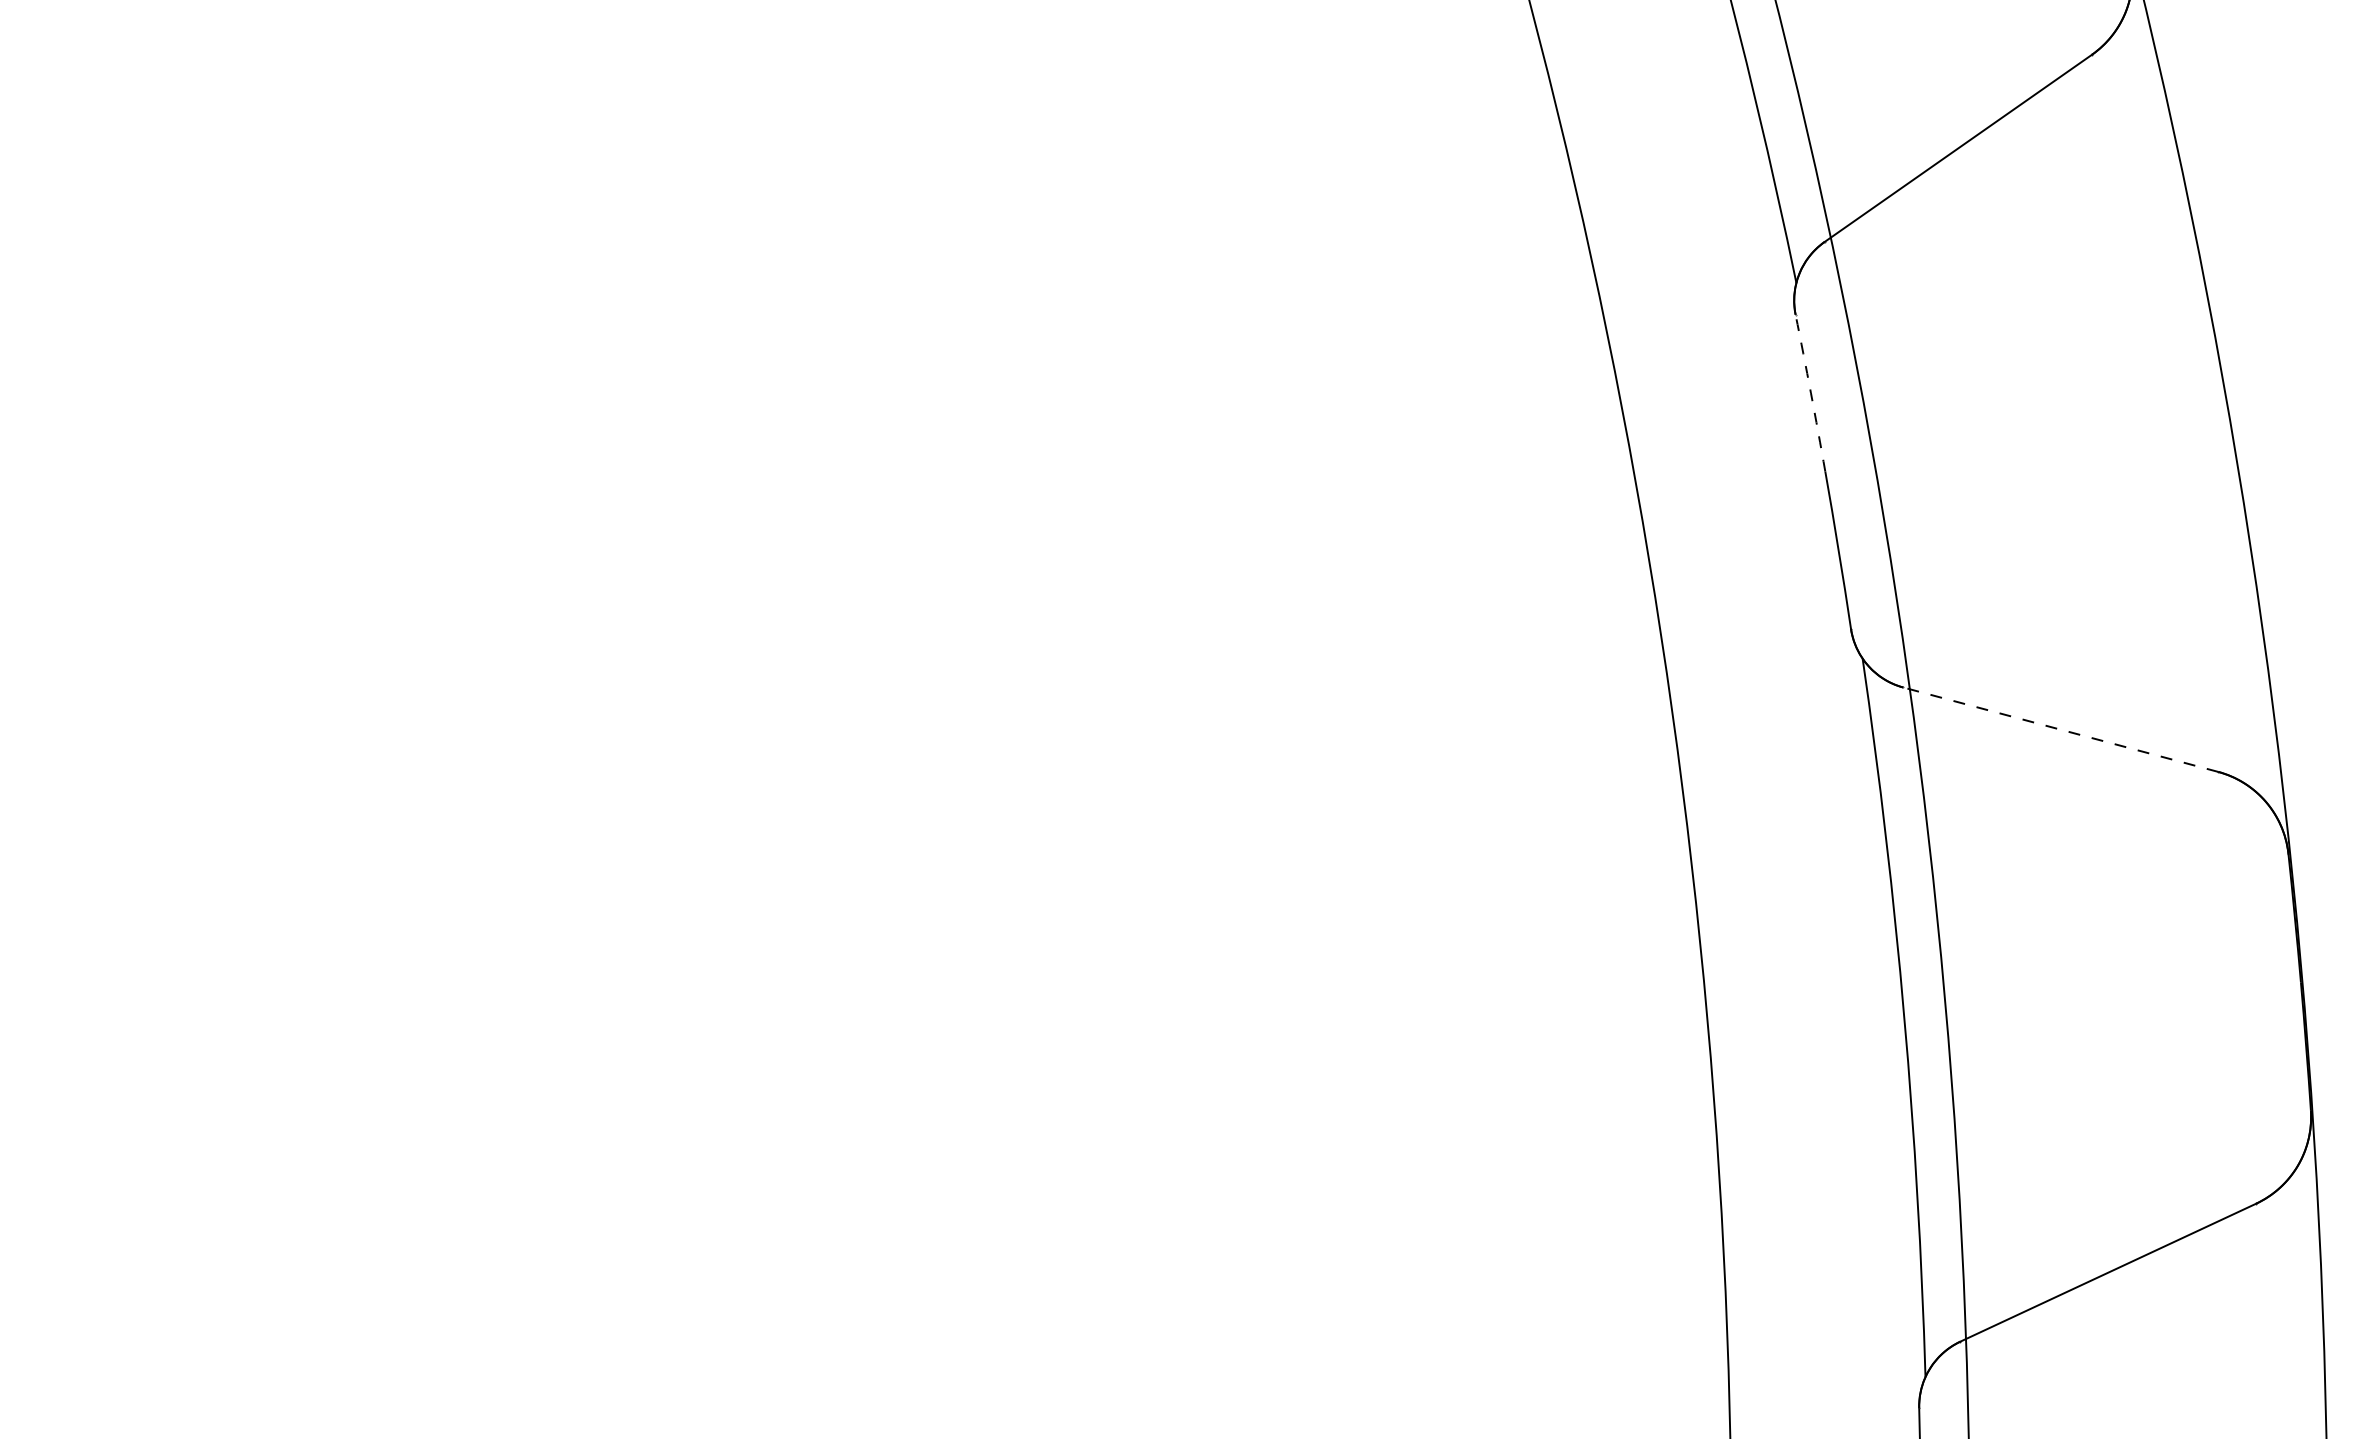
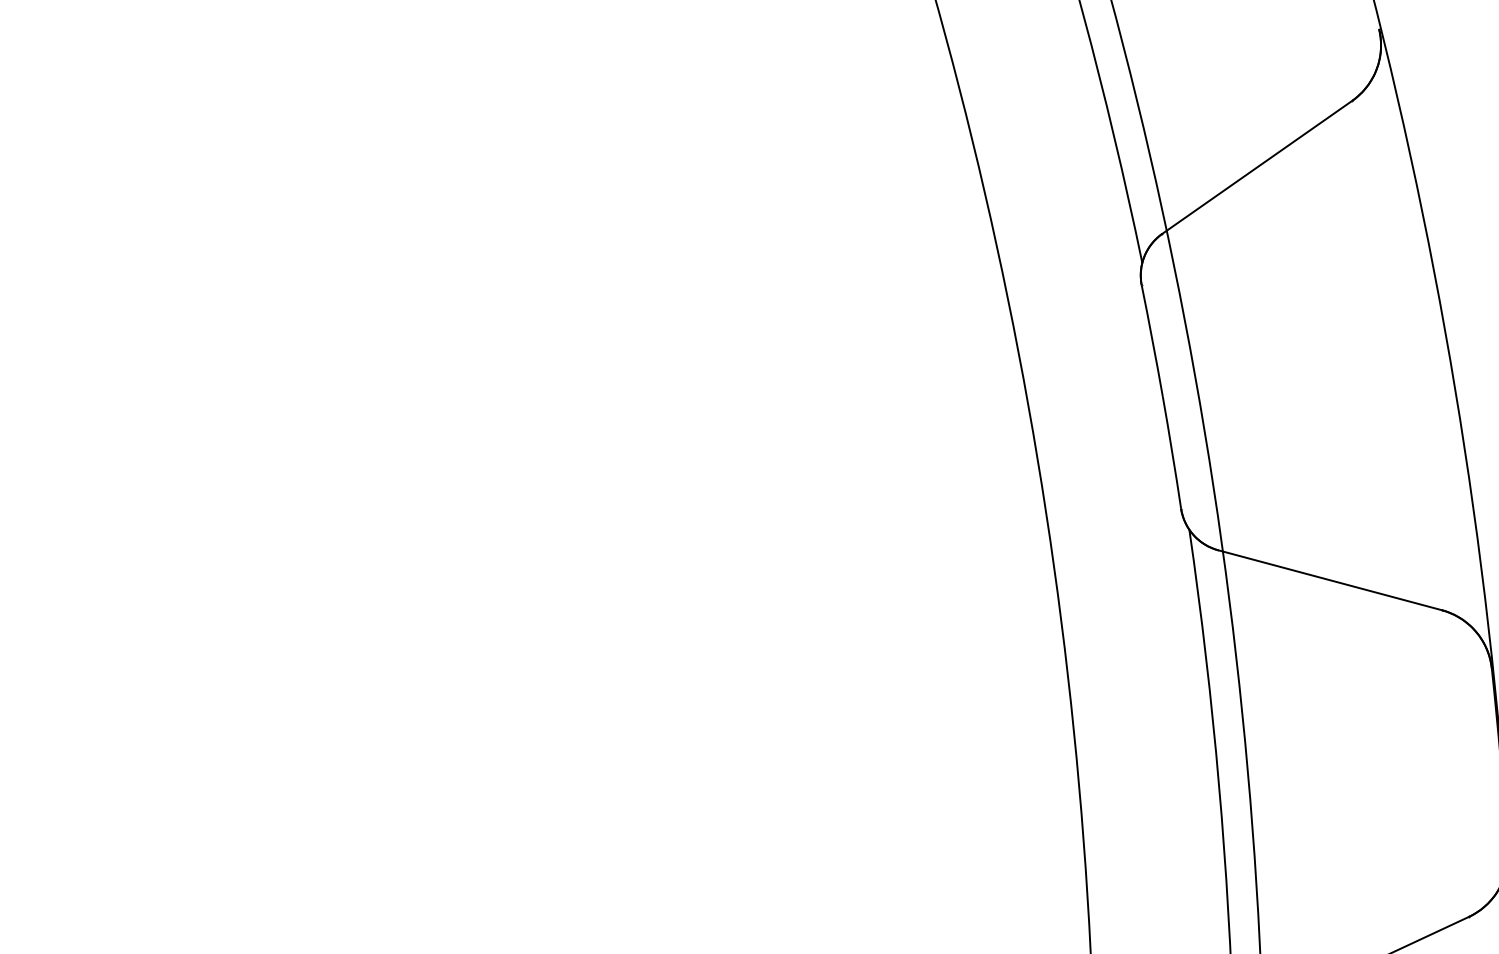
arc: (1810, 393) -> (1152, 341), dashed -> solid
line: (2060, 729) -> (1329, 580), dashed -> solid

